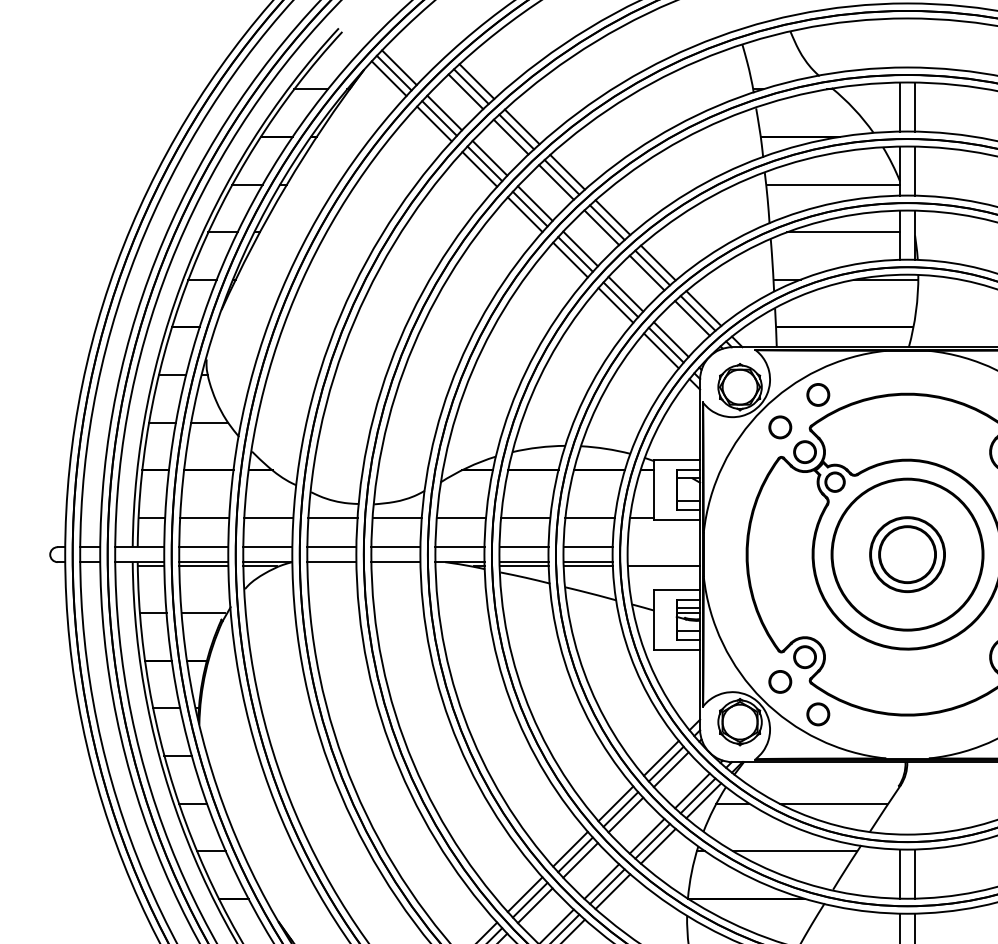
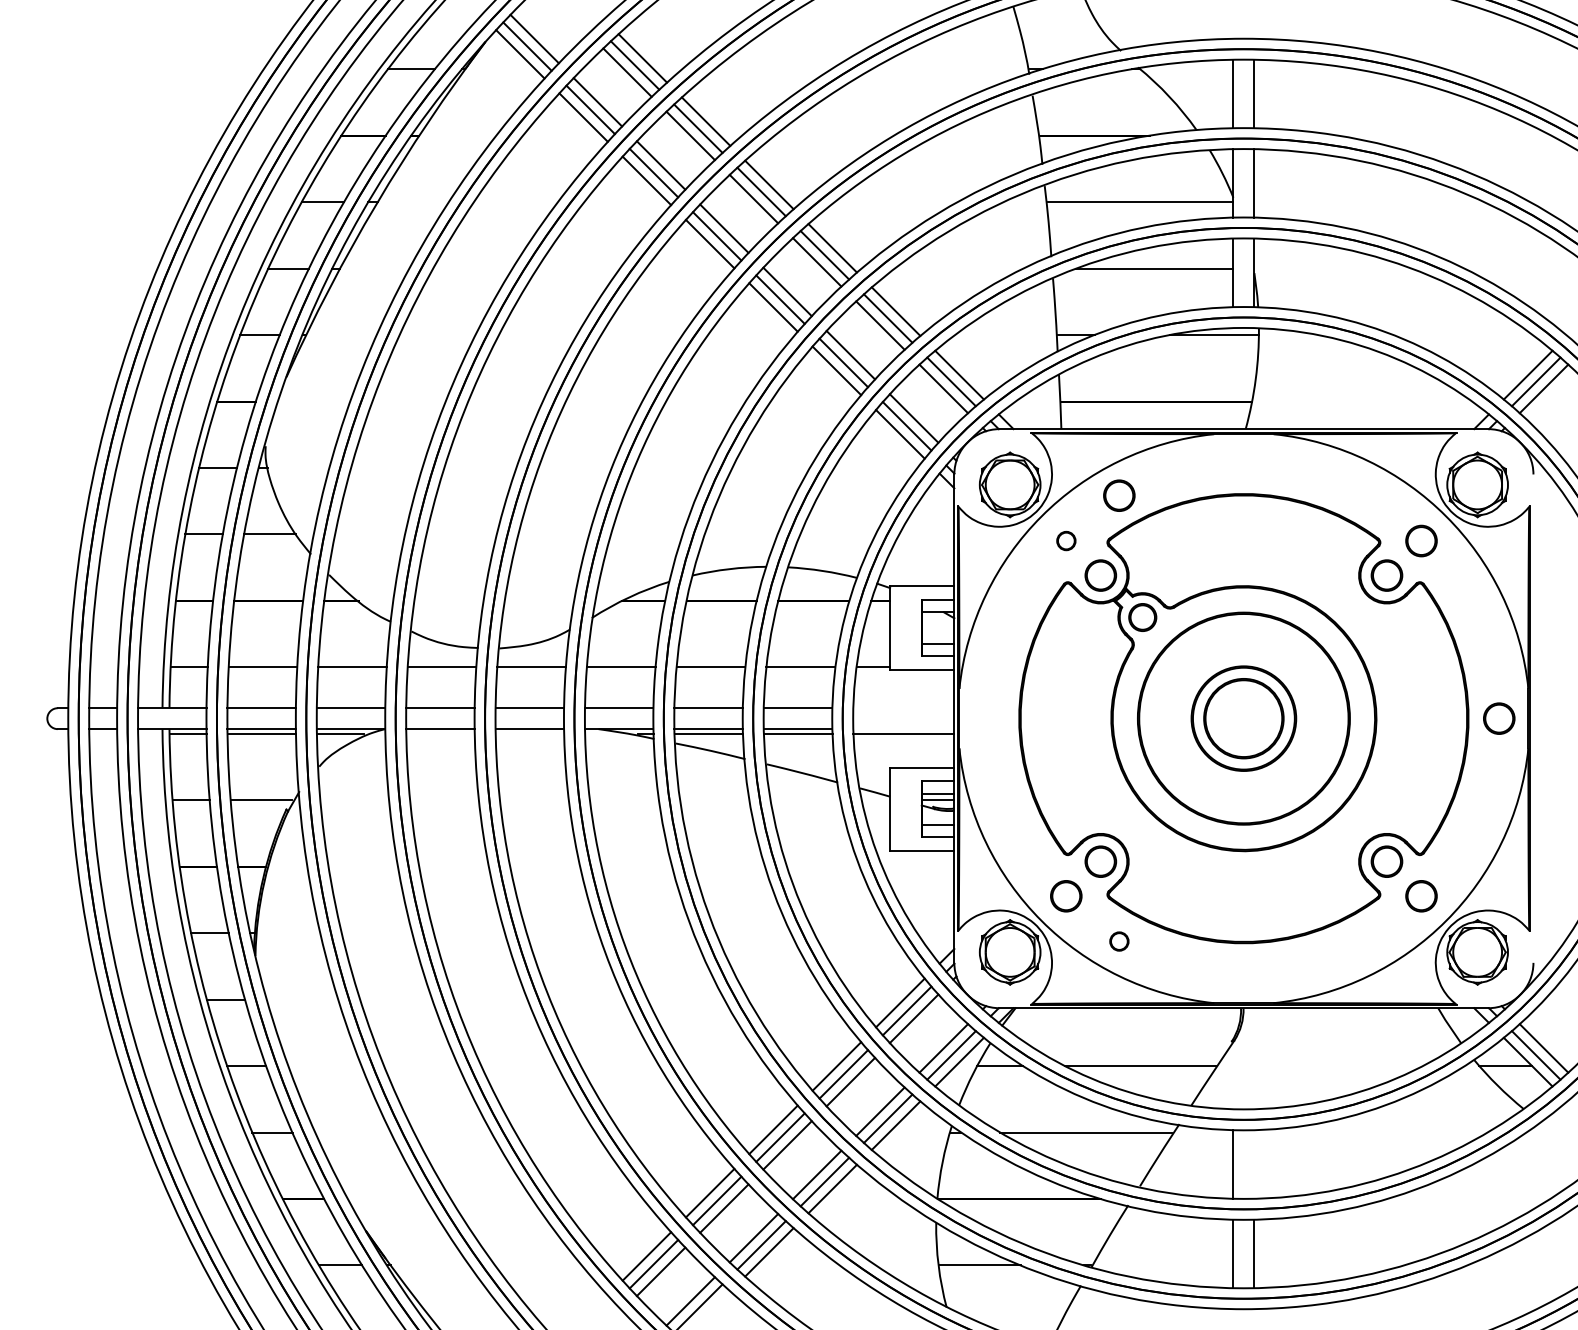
part: (780, 427) -> (1066, 540), size x0.6
circle: (818, 714) -> (1119, 941), size x0.6
line: (915, 874) -> (1254, 1164), removed

